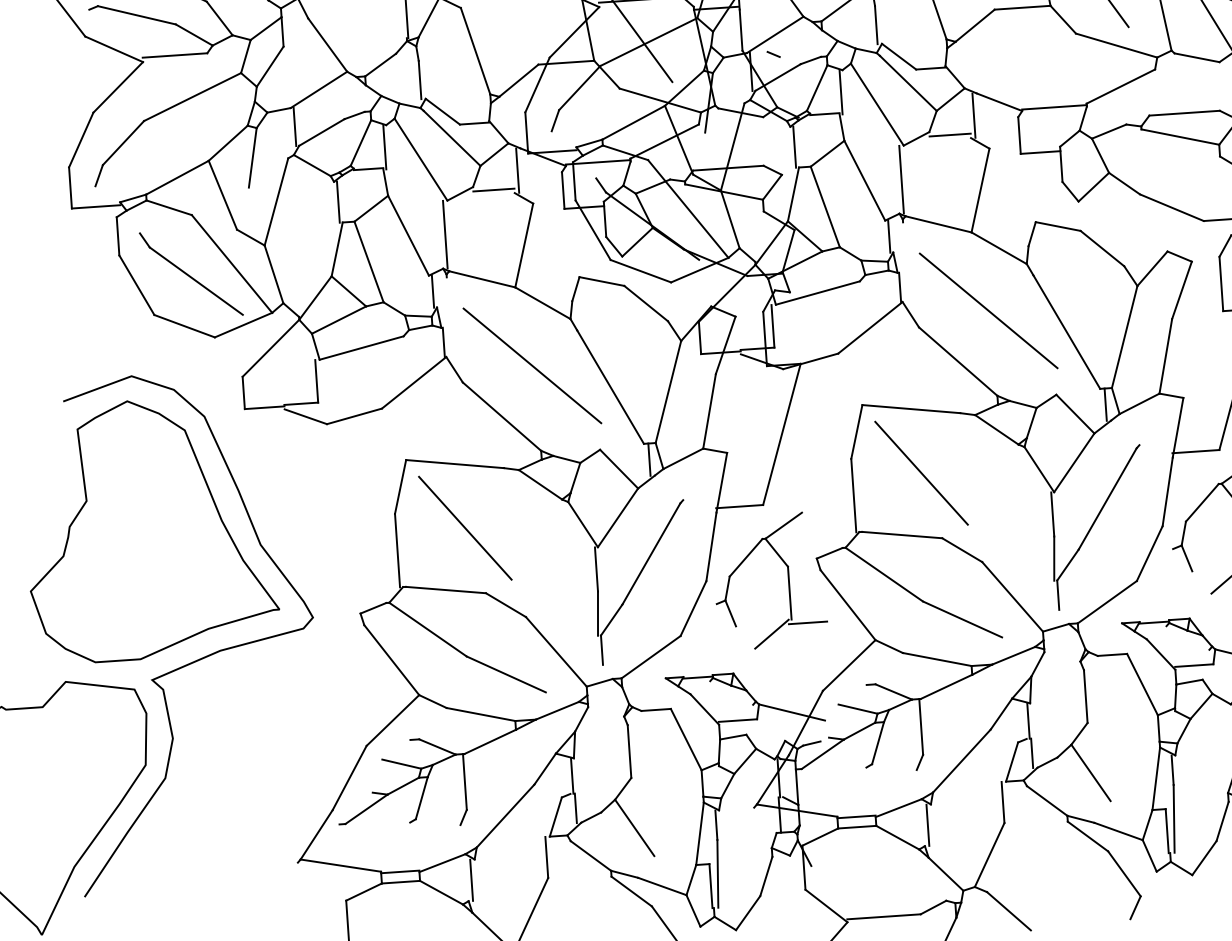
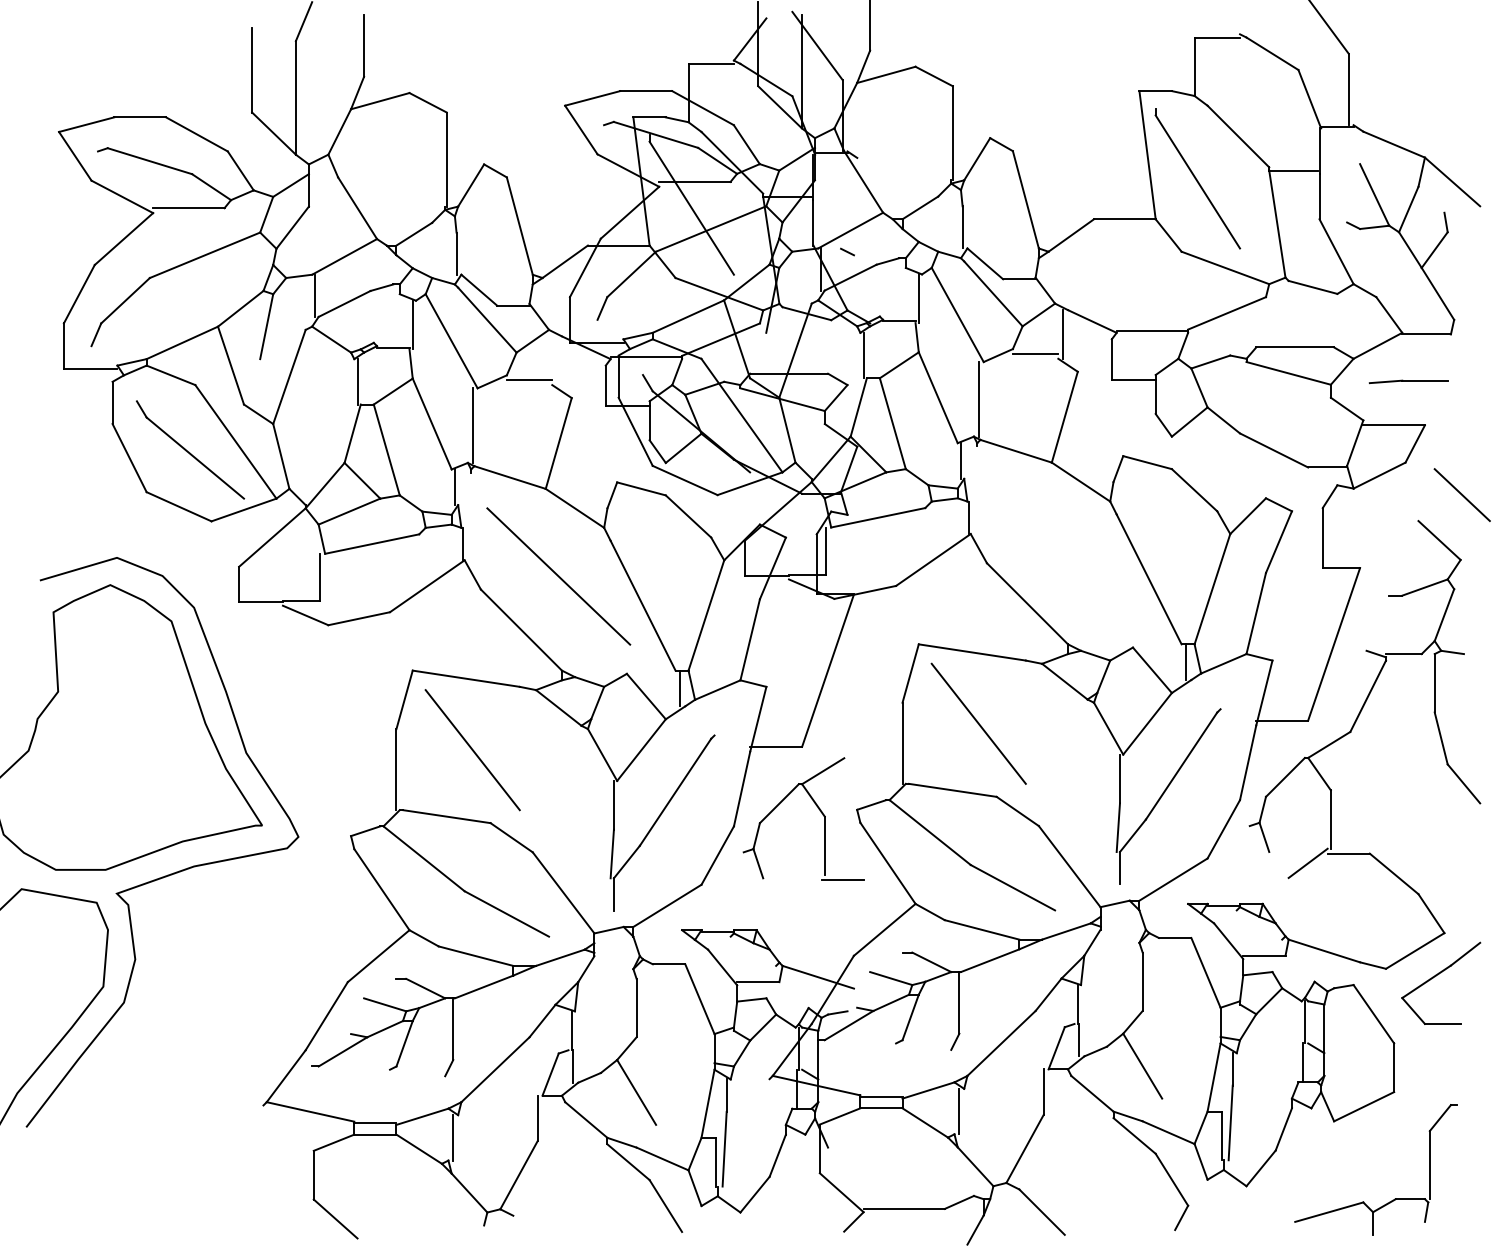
line: (816, 87) -> (892, 291), removed
line: (360, 143) -> (386, 318), removed
line: (517, 170) -> (557, 360), removed
line: (988, 311) -> (1064, 550), removed
line: (771, 634) -> (801, 889), removed

